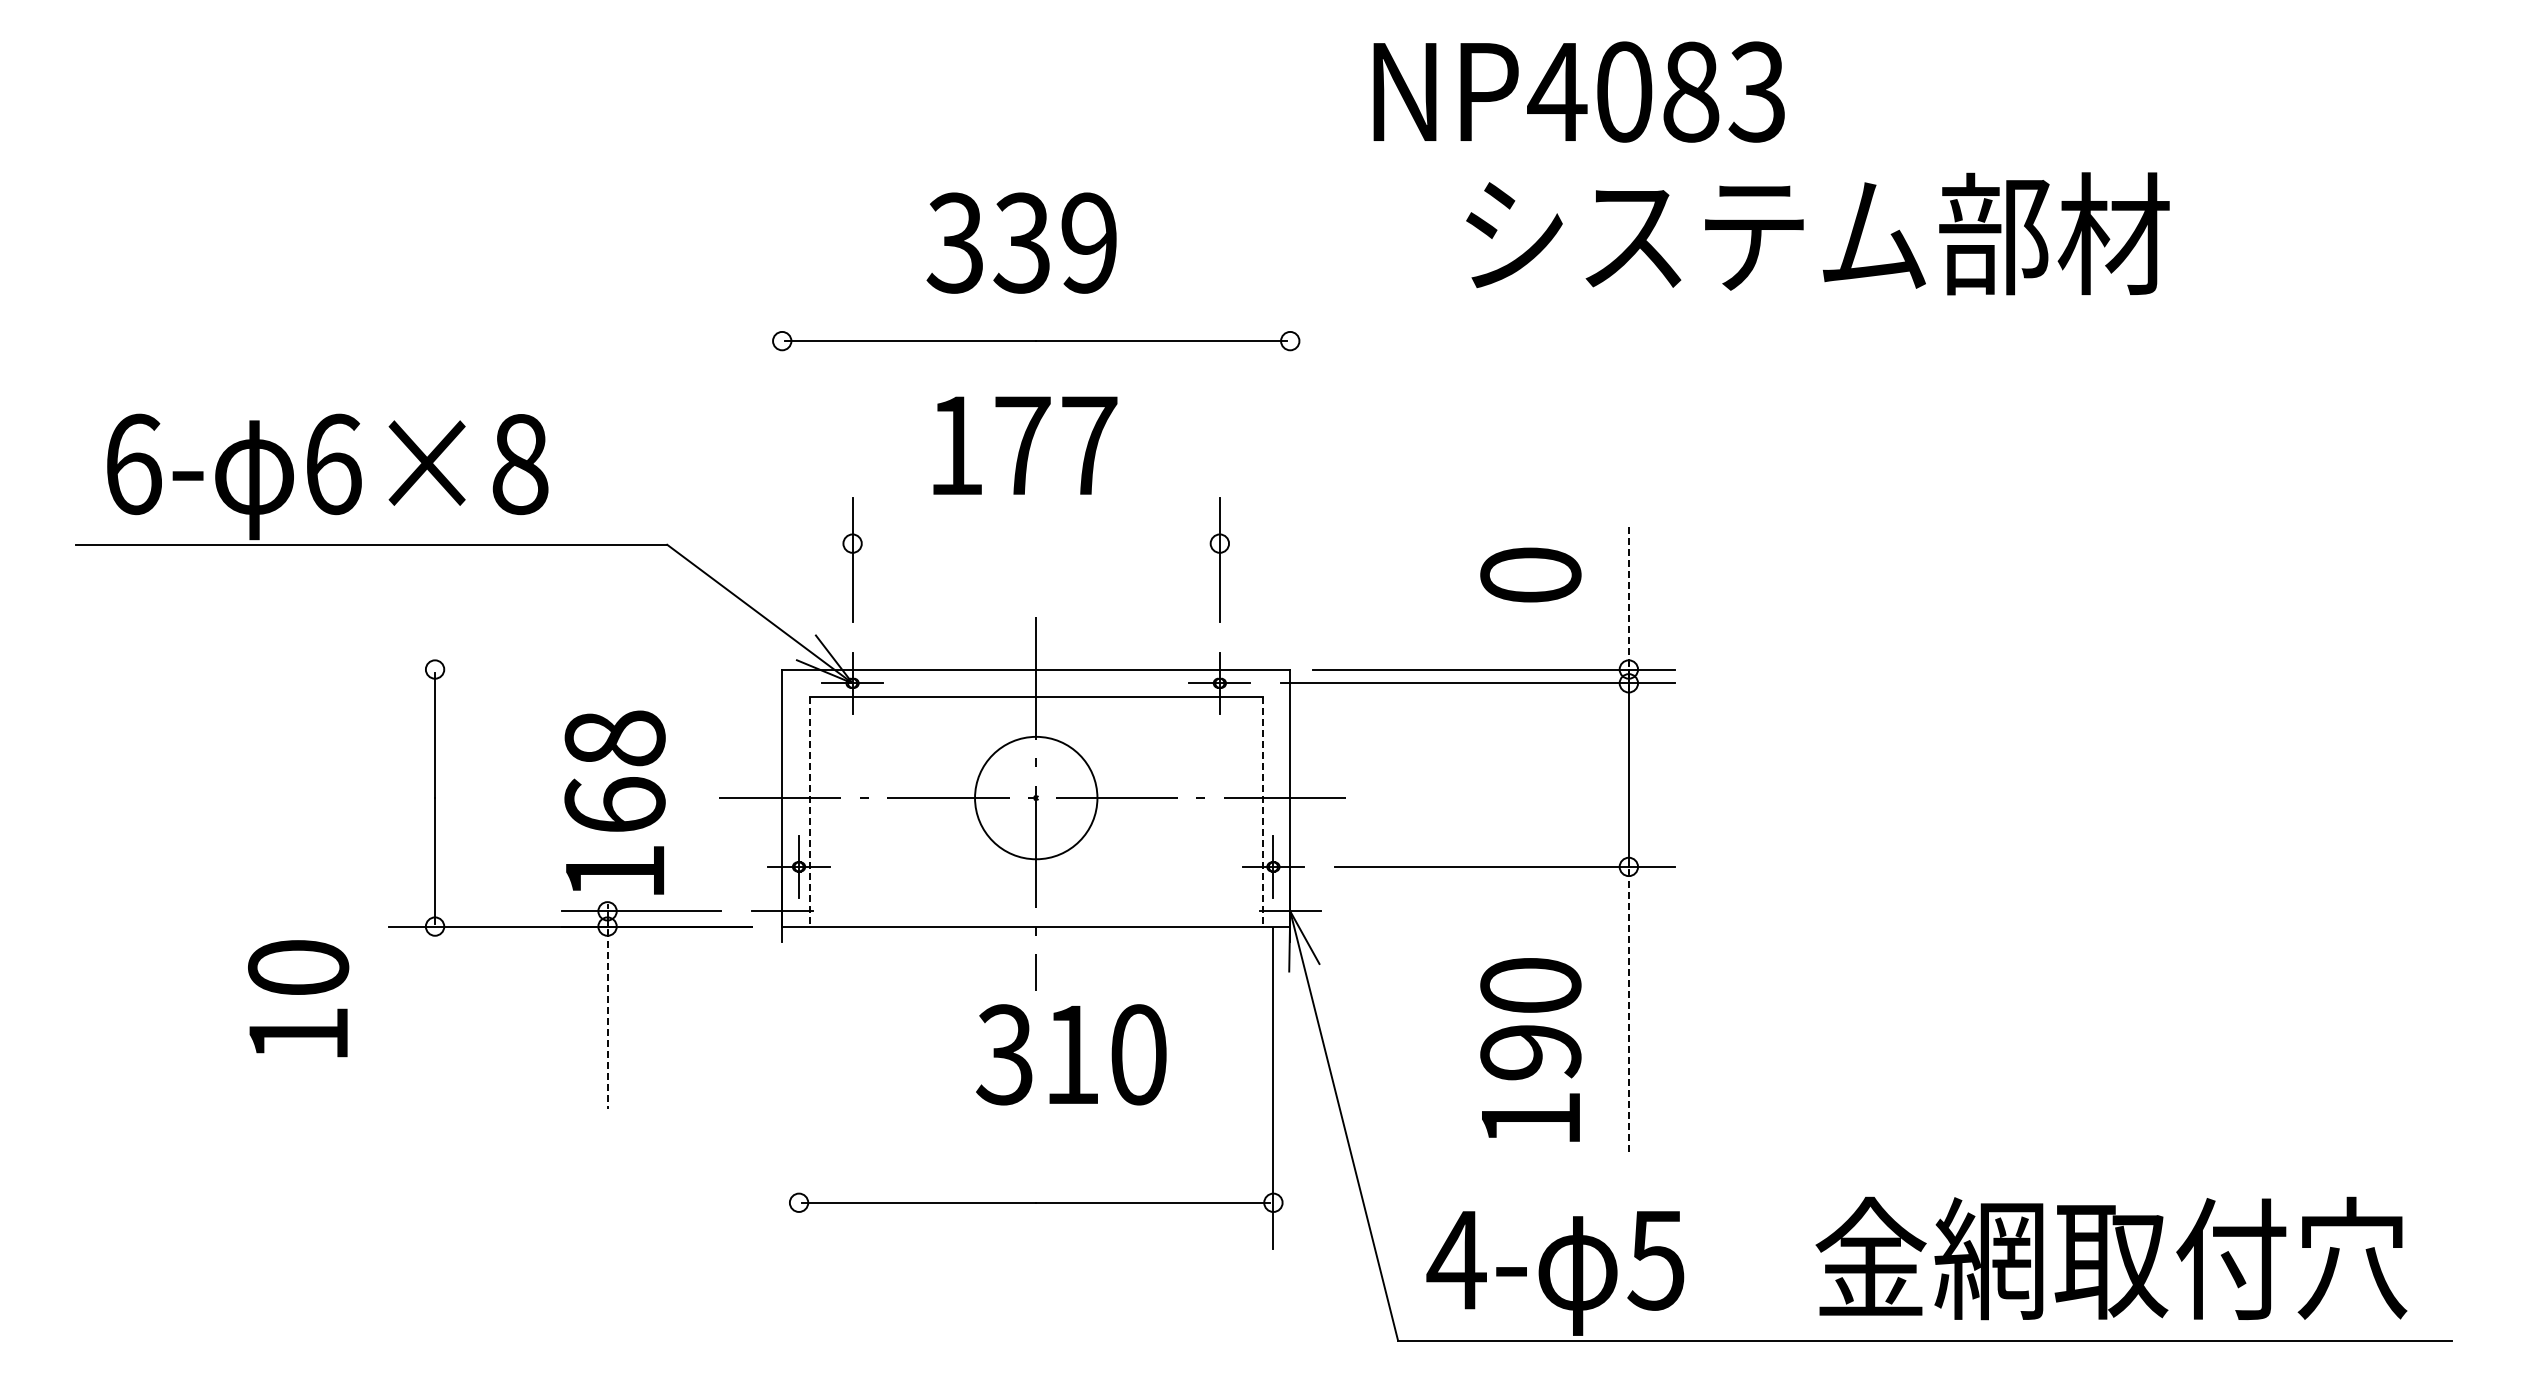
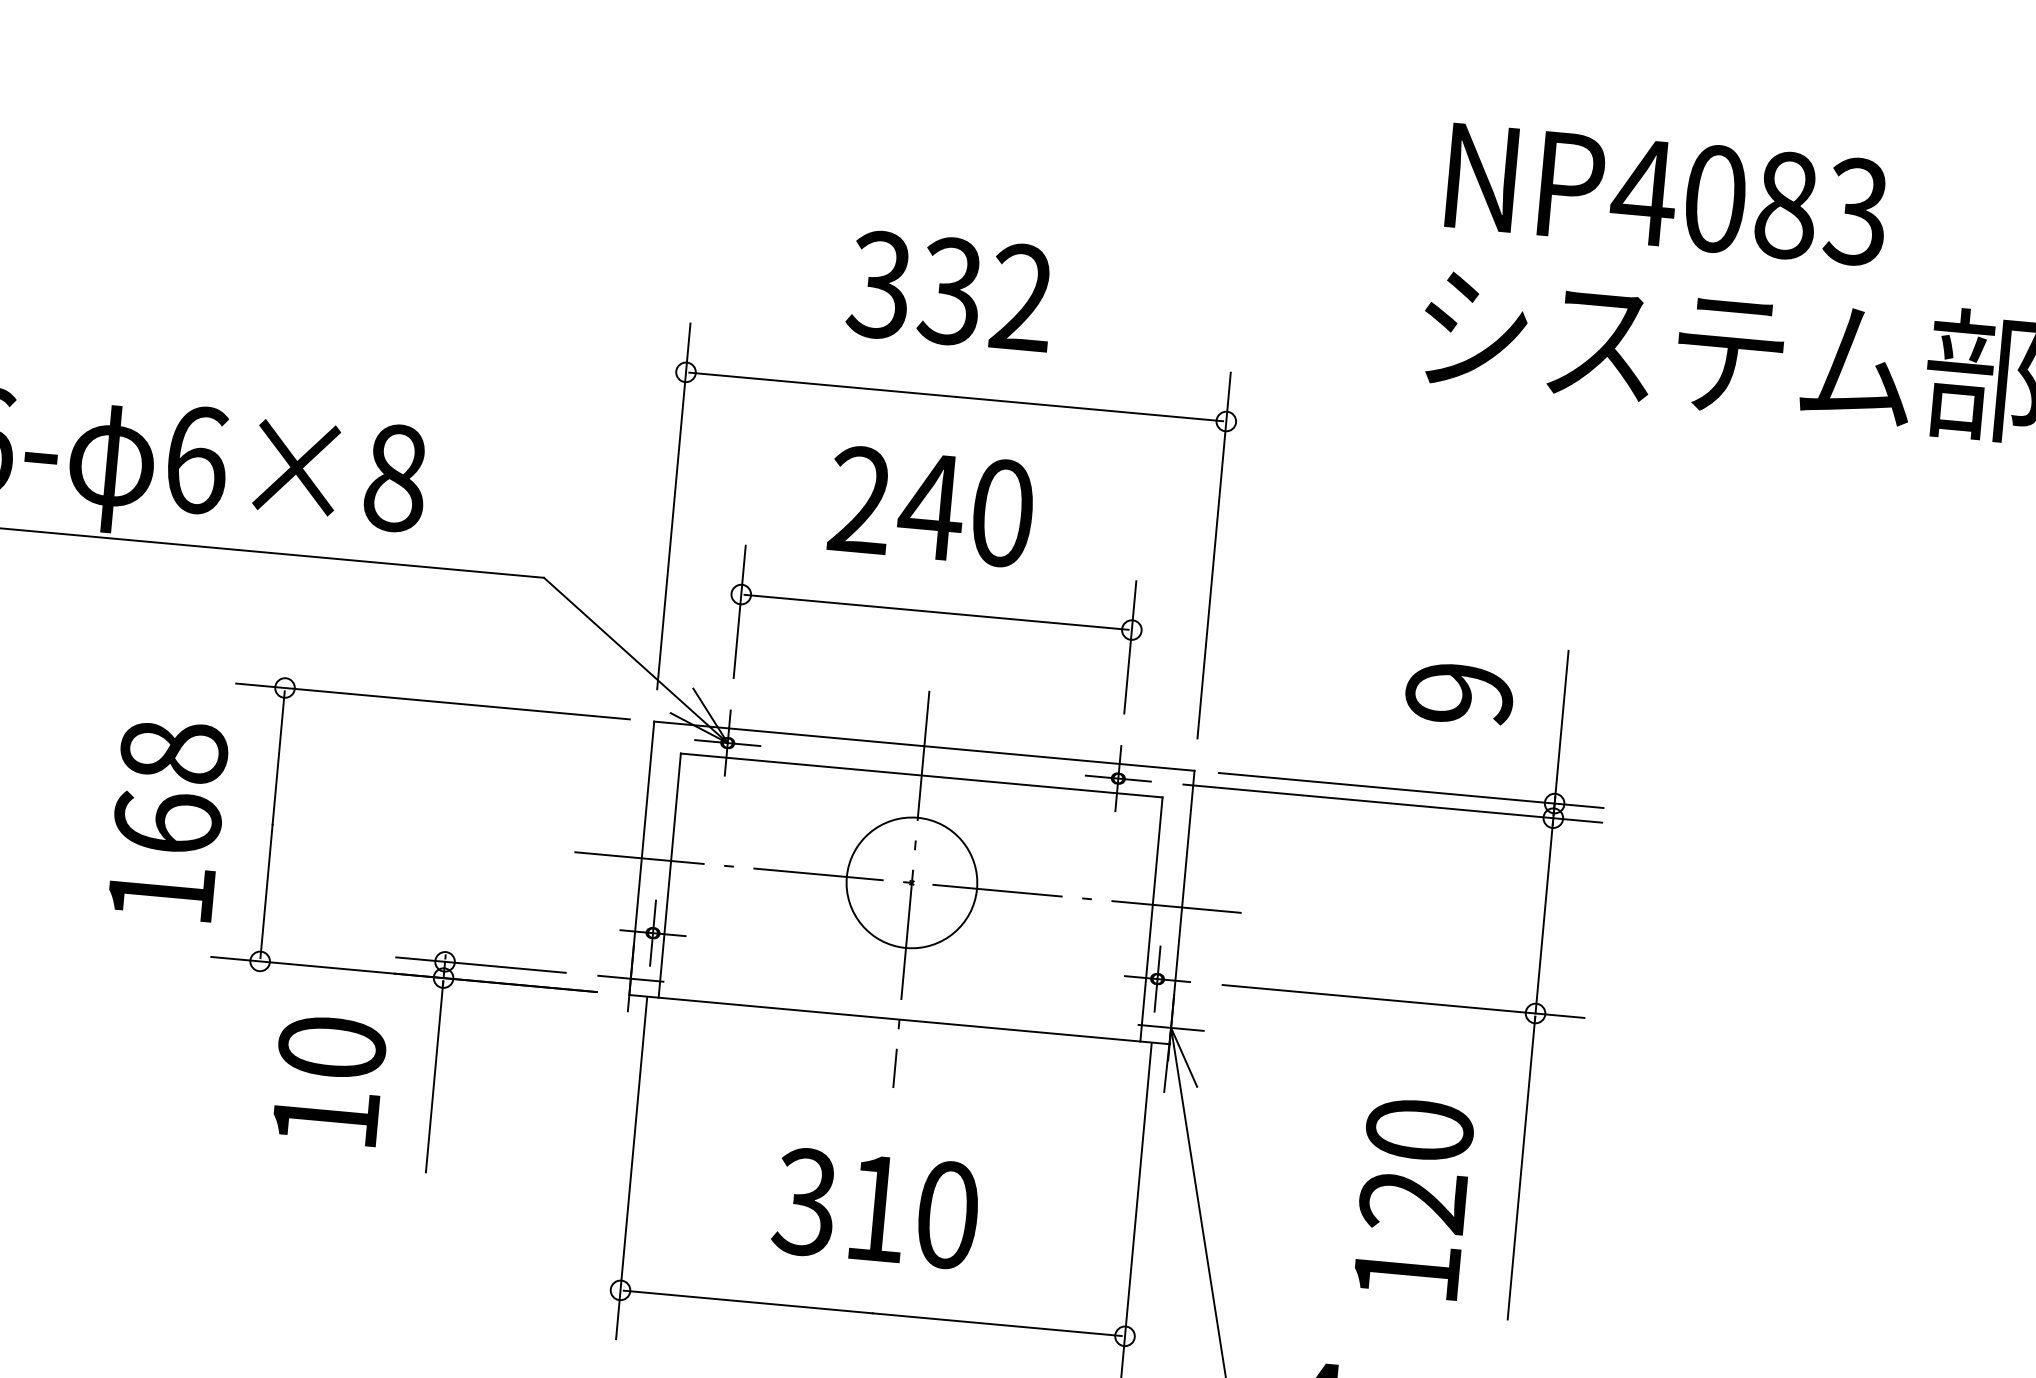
text: (1578, 91) -> (1666, 193), moved
text: (1089, 242) -> (1022, 297), 339 -> 332
text: (1022, 445) -> (931, 506), 177 -> 240
line: (782, 467) -> (674, 506), added
line: (1290, 467) -> (1214, 555), added
line: (1035, 543) -> (935, 612), added
text: (1530, 575) -> (1459, 694), 0 -> 9
line: (1628, 601) -> (1560, 731), dashed -> solid
line: (574, 669) -> (433, 701), added
text: (614, 802) -> (167, 819), moved
line: (809, 811) -> (669, 875), dashed -> solid
line: (1262, 811) -> (1151, 919), dashed -> solid
text: (298, 998) -> (329, 1080), moved
line: (1628, 1012) -> (1521, 1168), dashed -> solid
line: (607, 1019) -> (434, 1076), dashed -> solid
text: (1530, 1052) -> (1412, 1201), 190 -> 120
text: (1071, 1054) -> (876, 1208), moved
line: (799, 1088) -> (632, 1168), added

